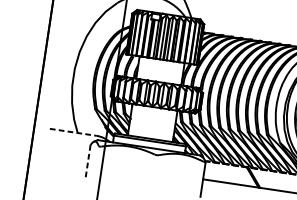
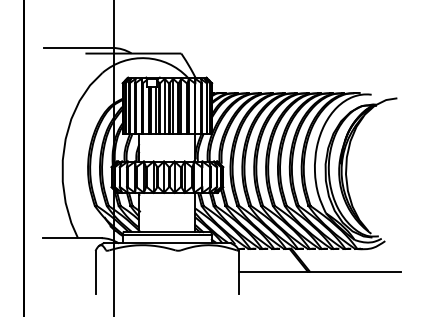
line: (74, 132) -> (73, 238), dashed -> solid
line: (87, 162) -> (95, 272), dashed -> solid

